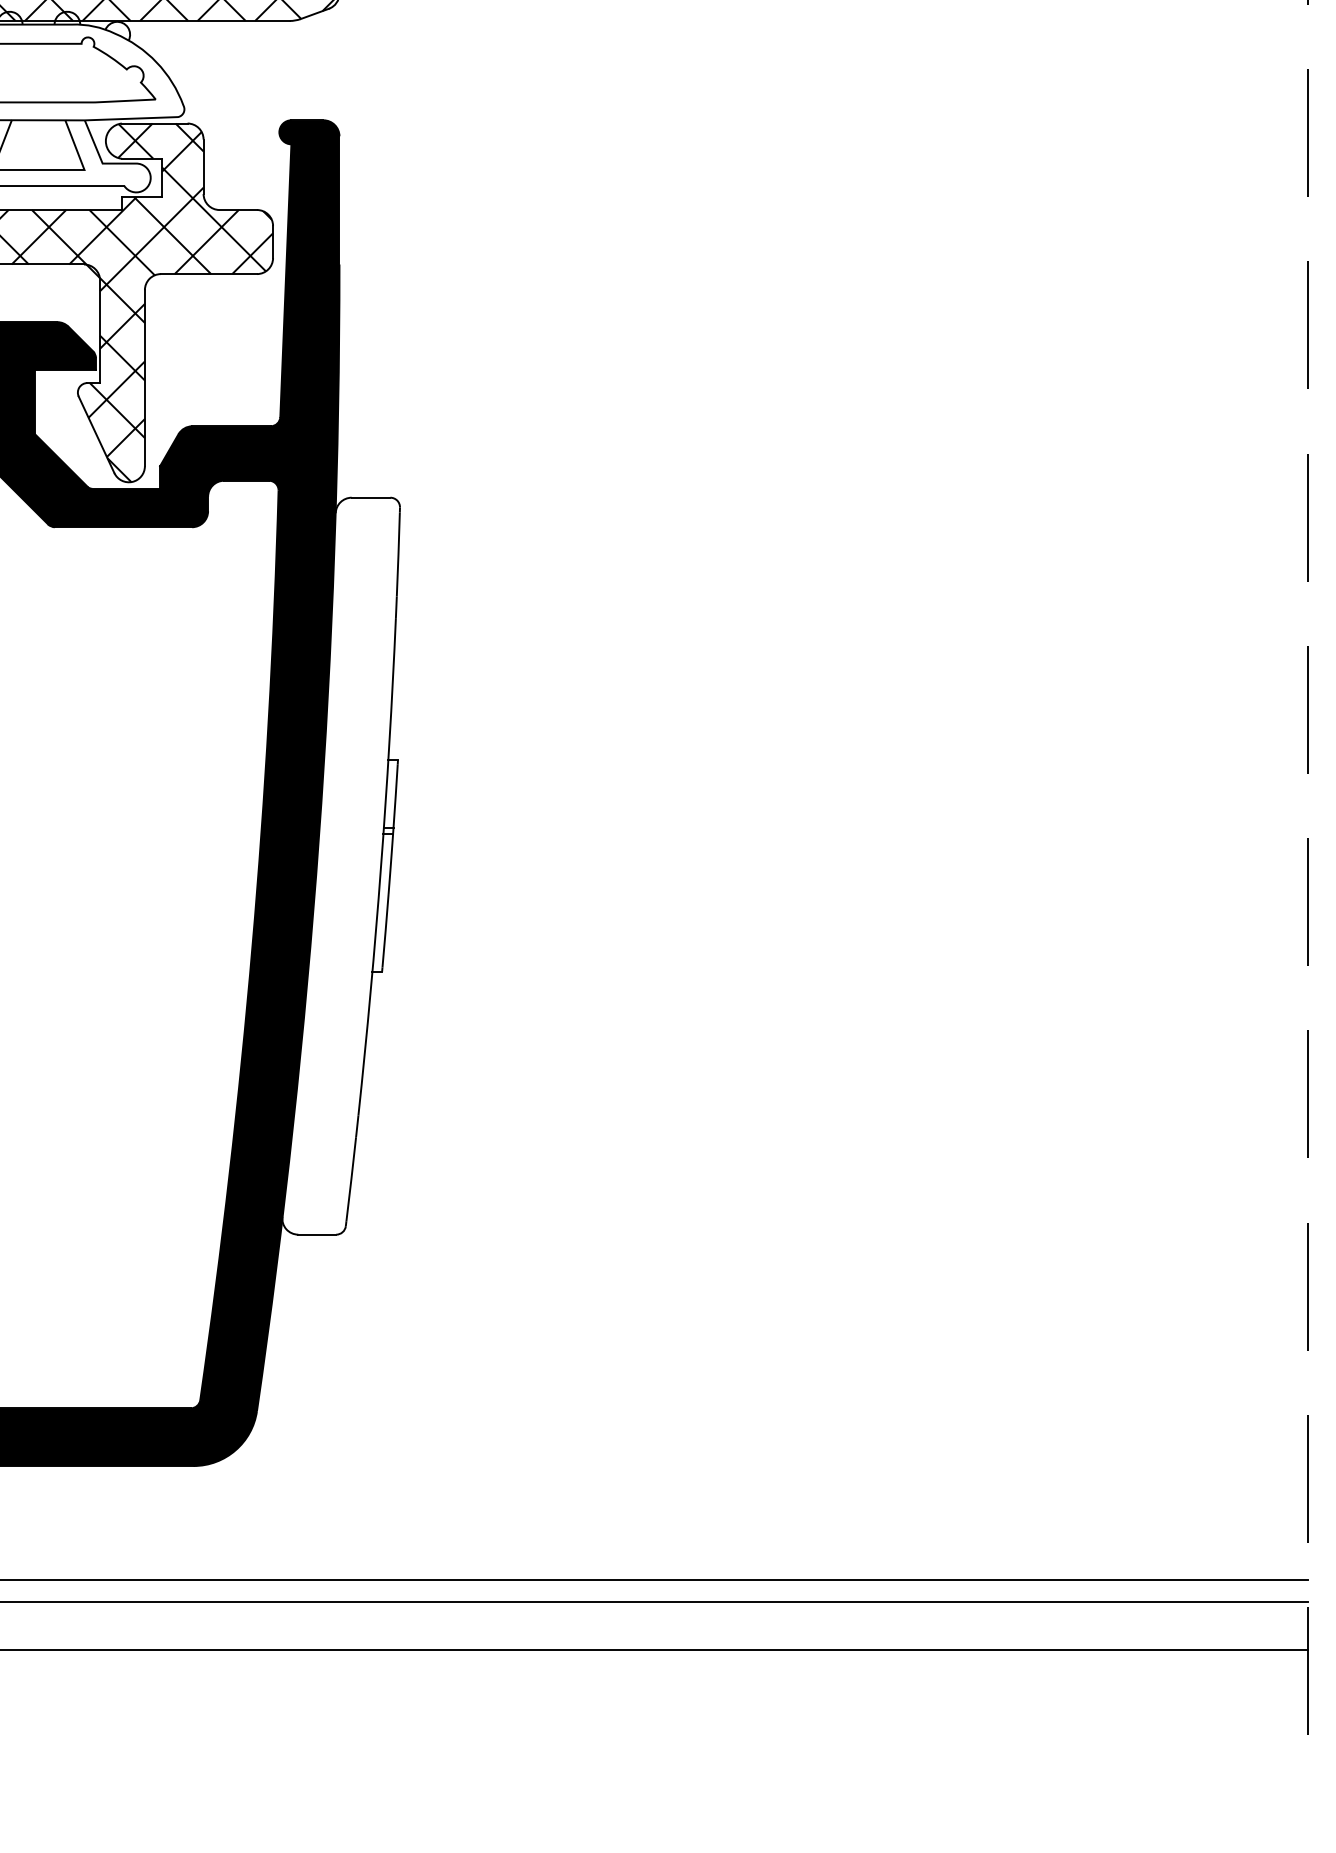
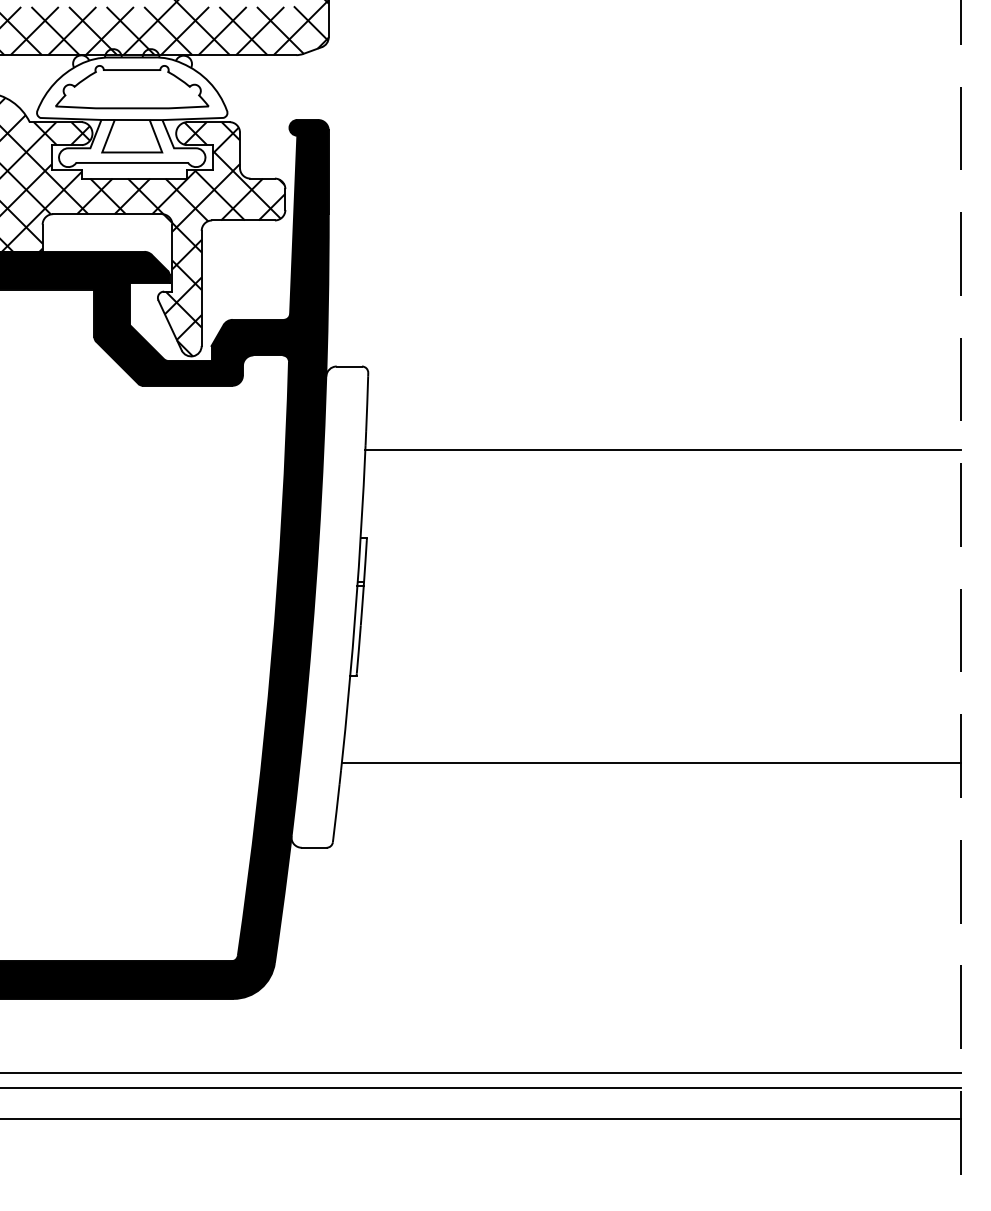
line: (852, 624) -> (663, 449), added
line: (833, 1105) -> (651, 763), added

